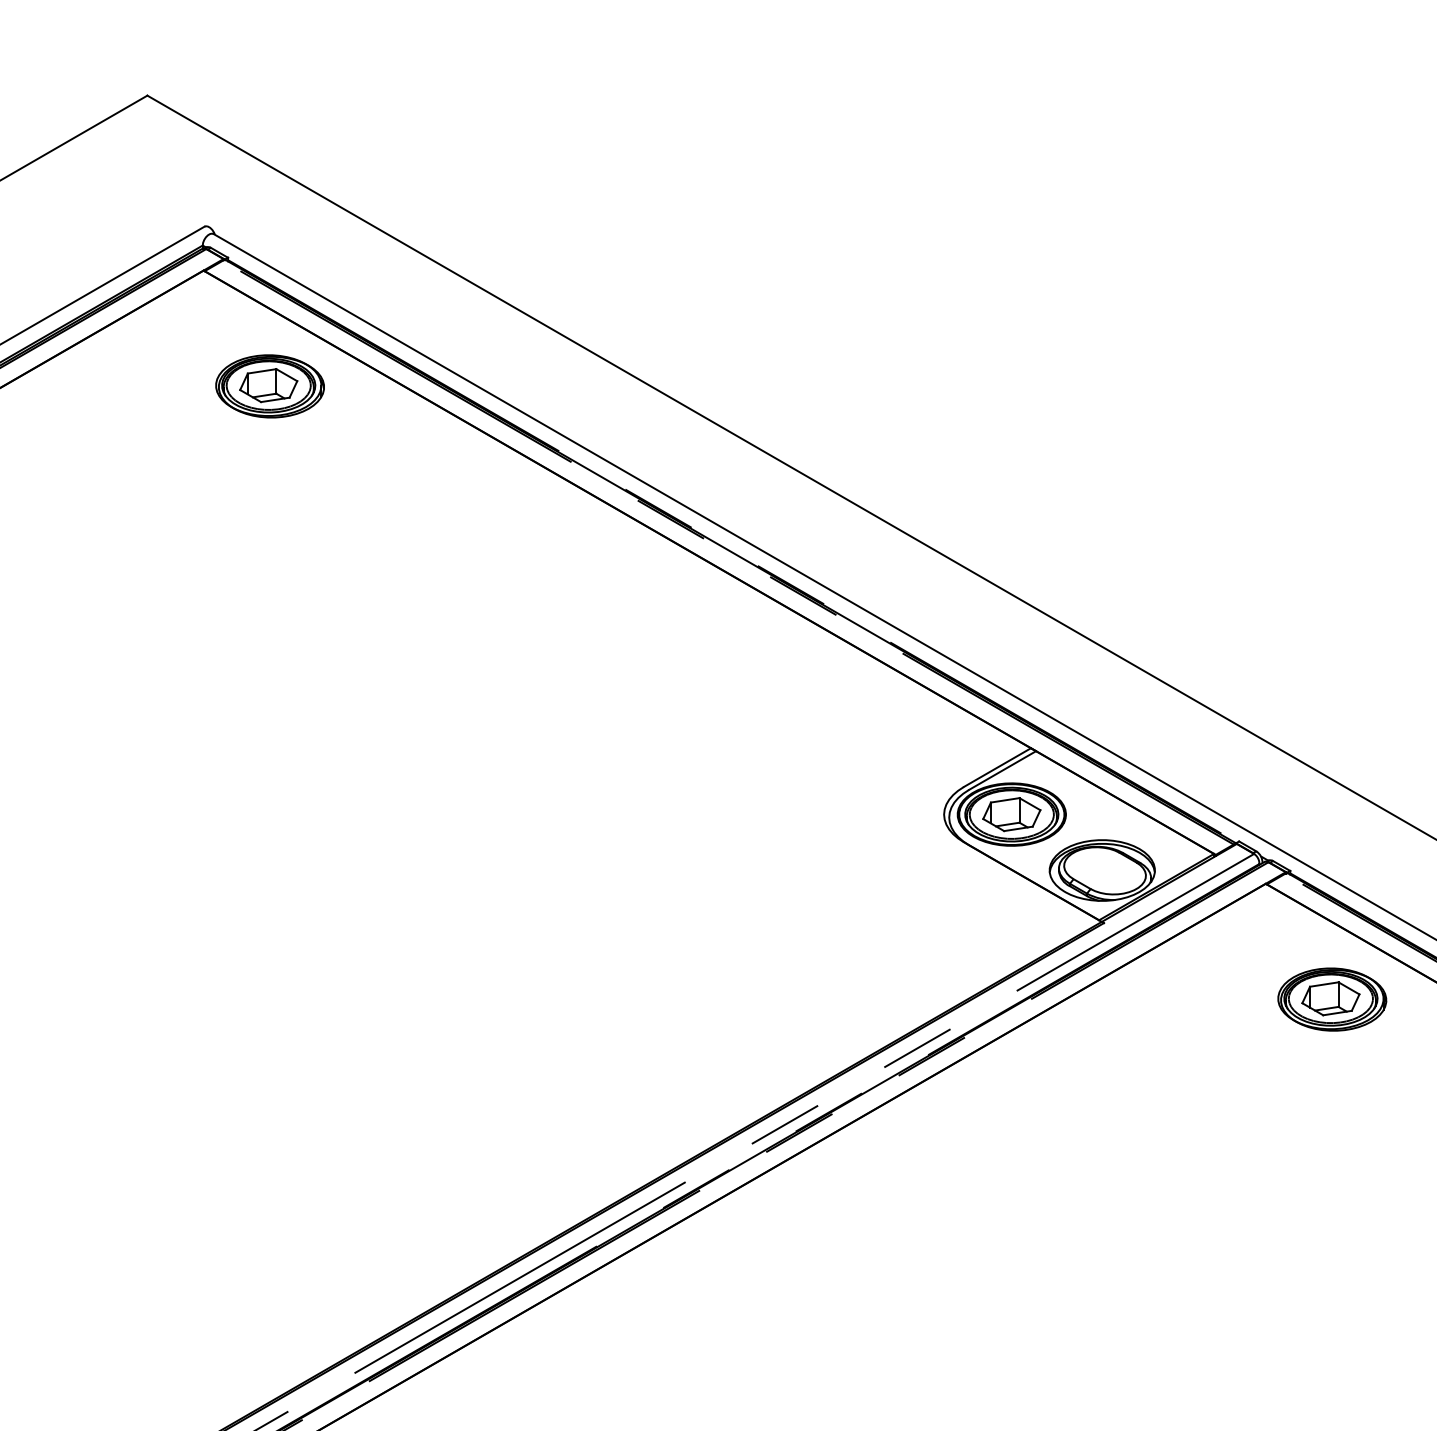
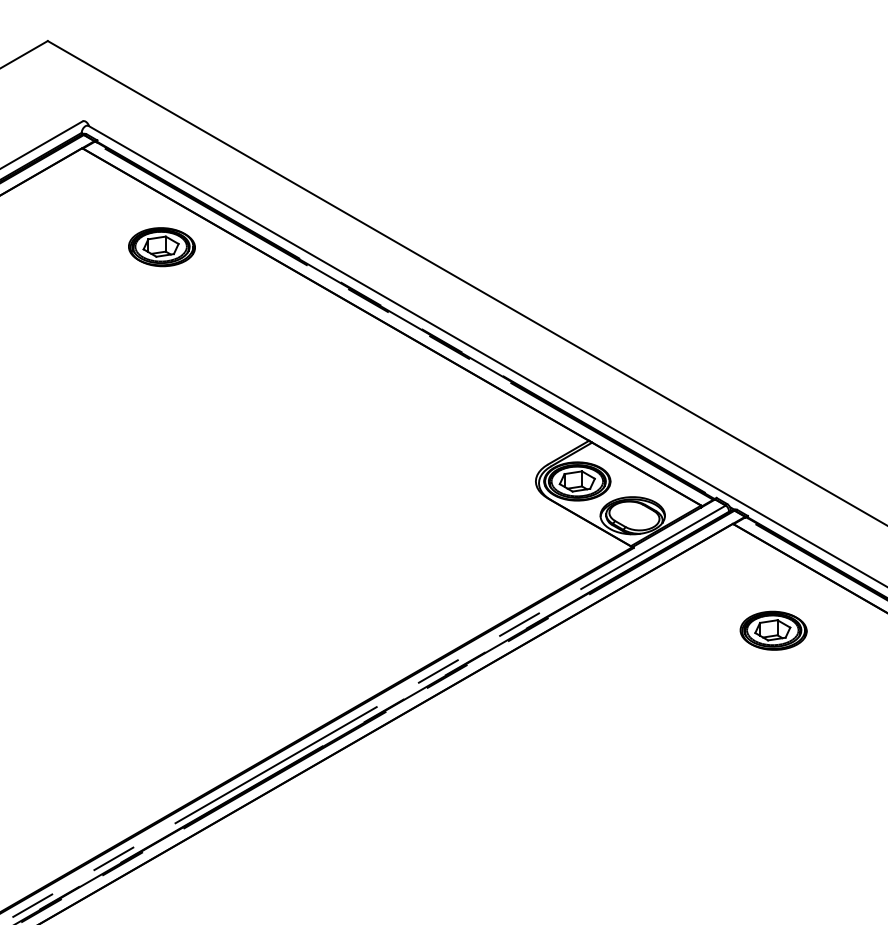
part: (269, 386) -> (161, 247), moved
part: (1332, 999) -> (773, 630), moved

